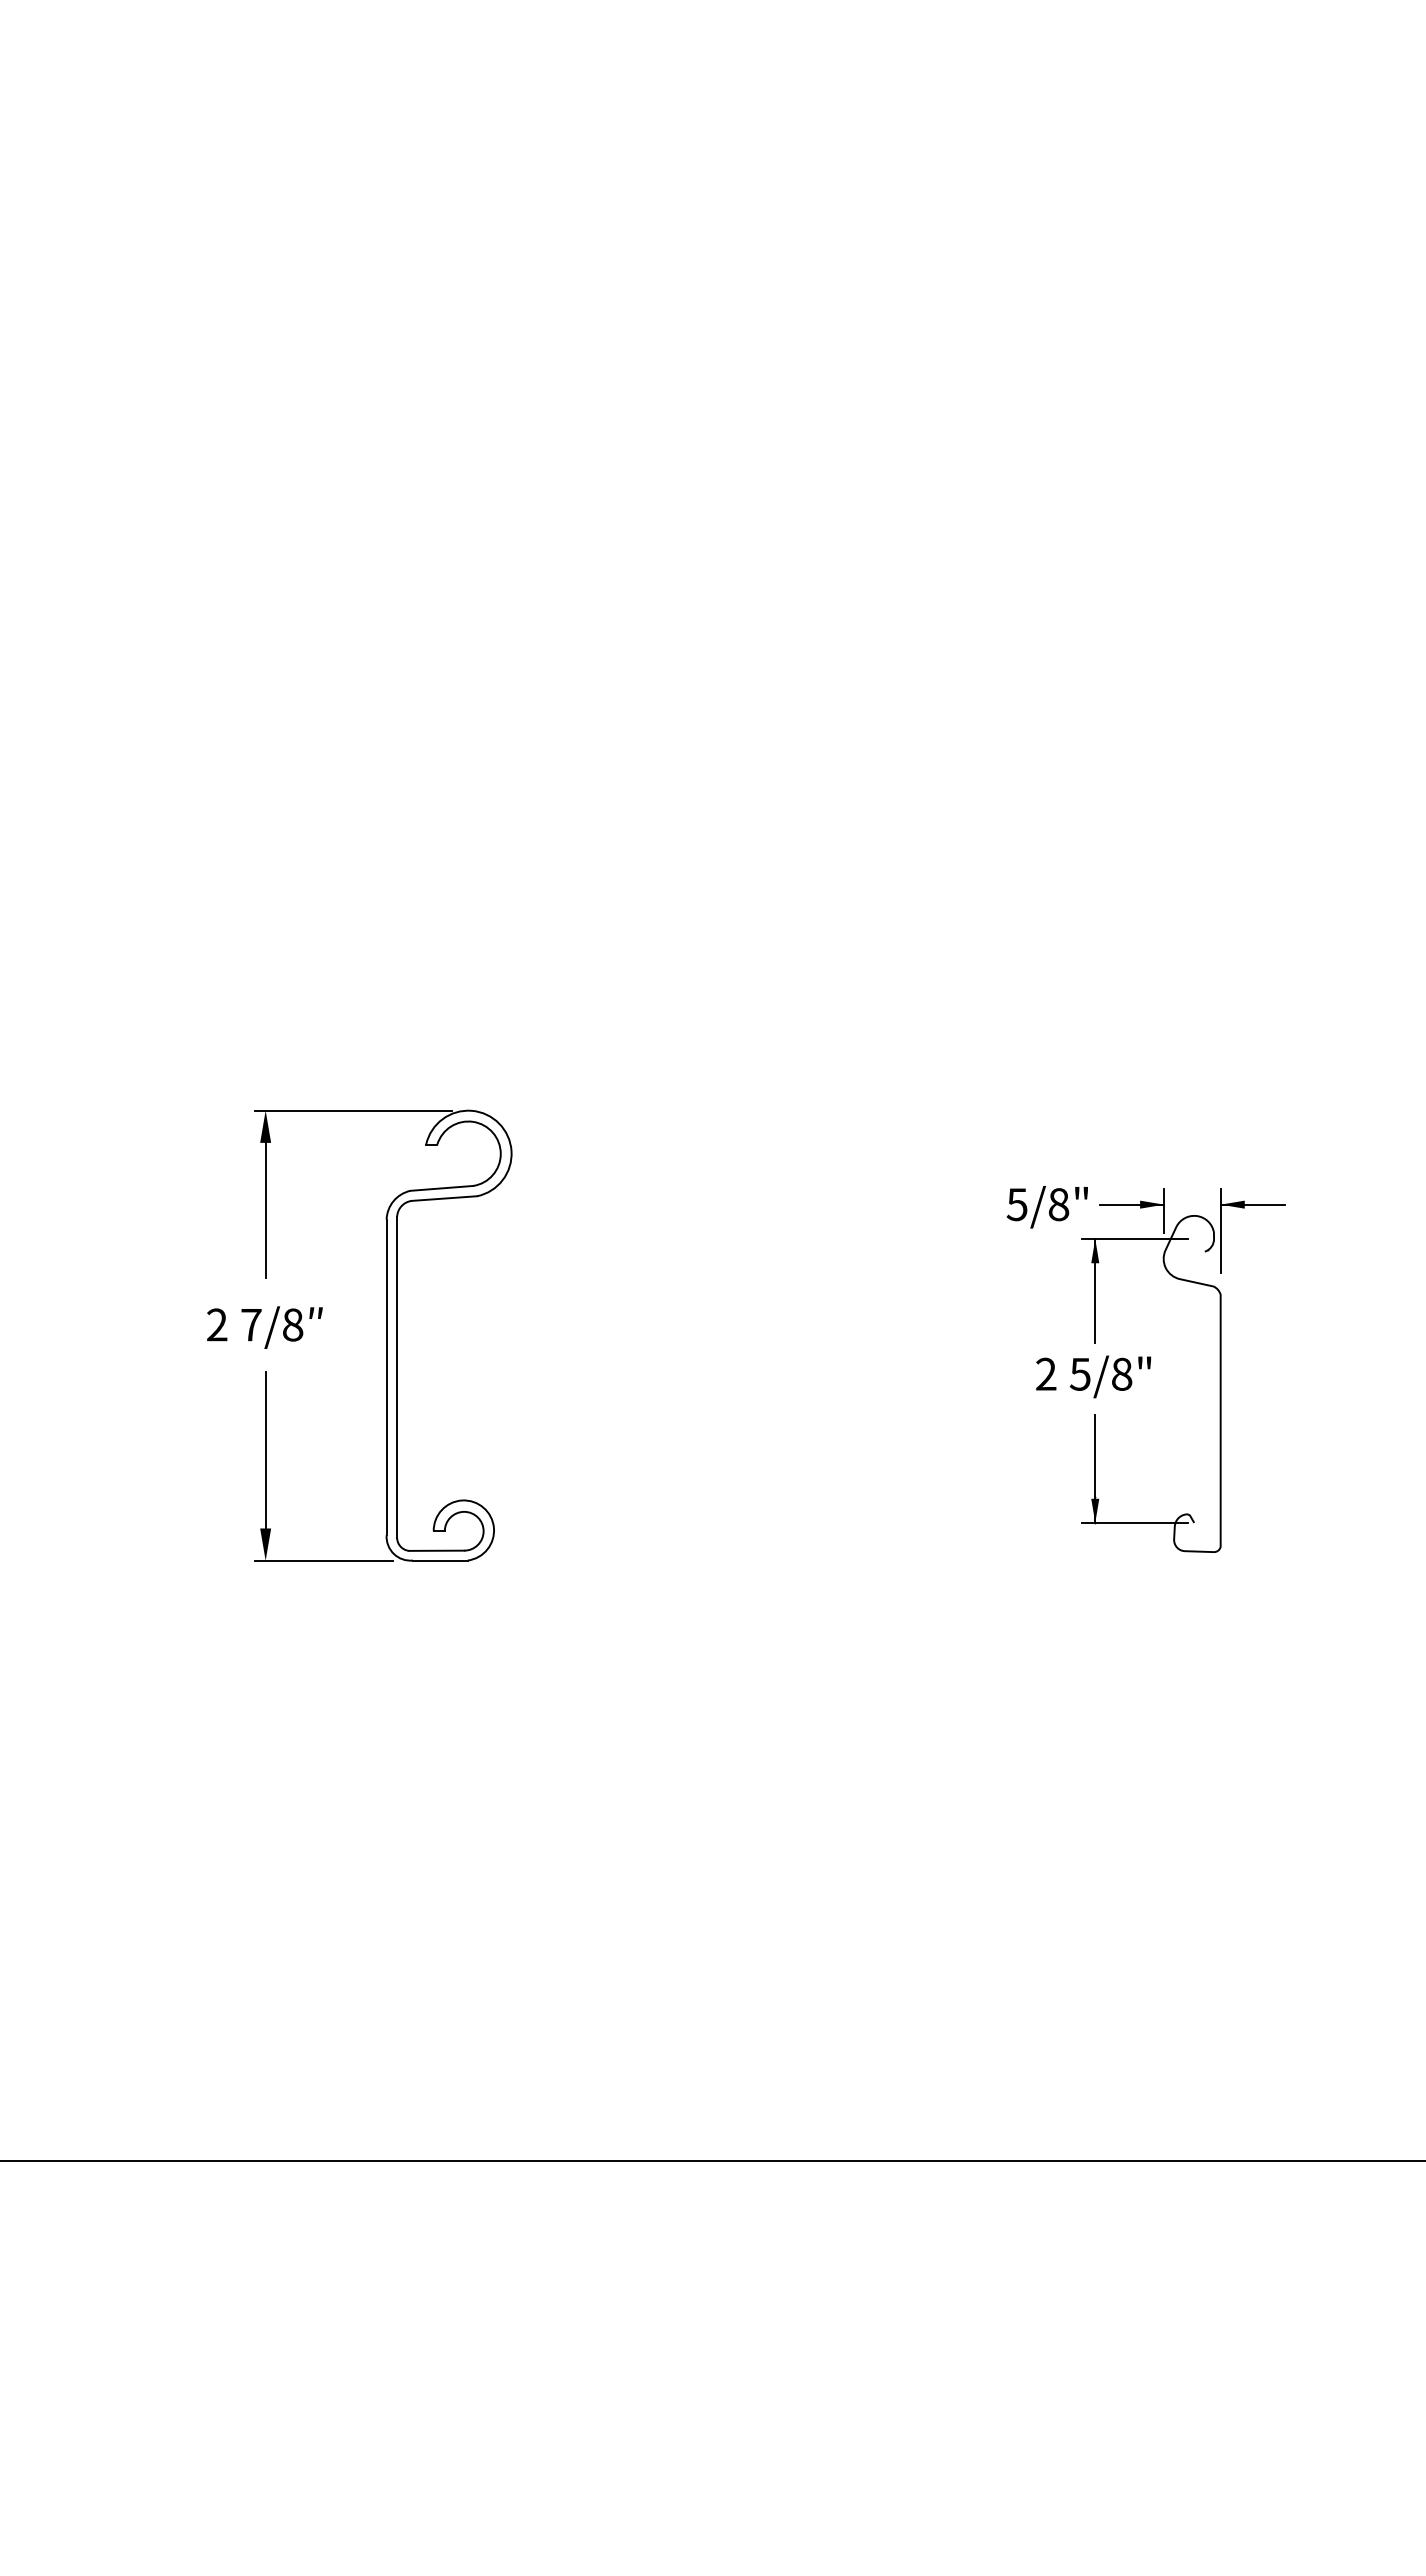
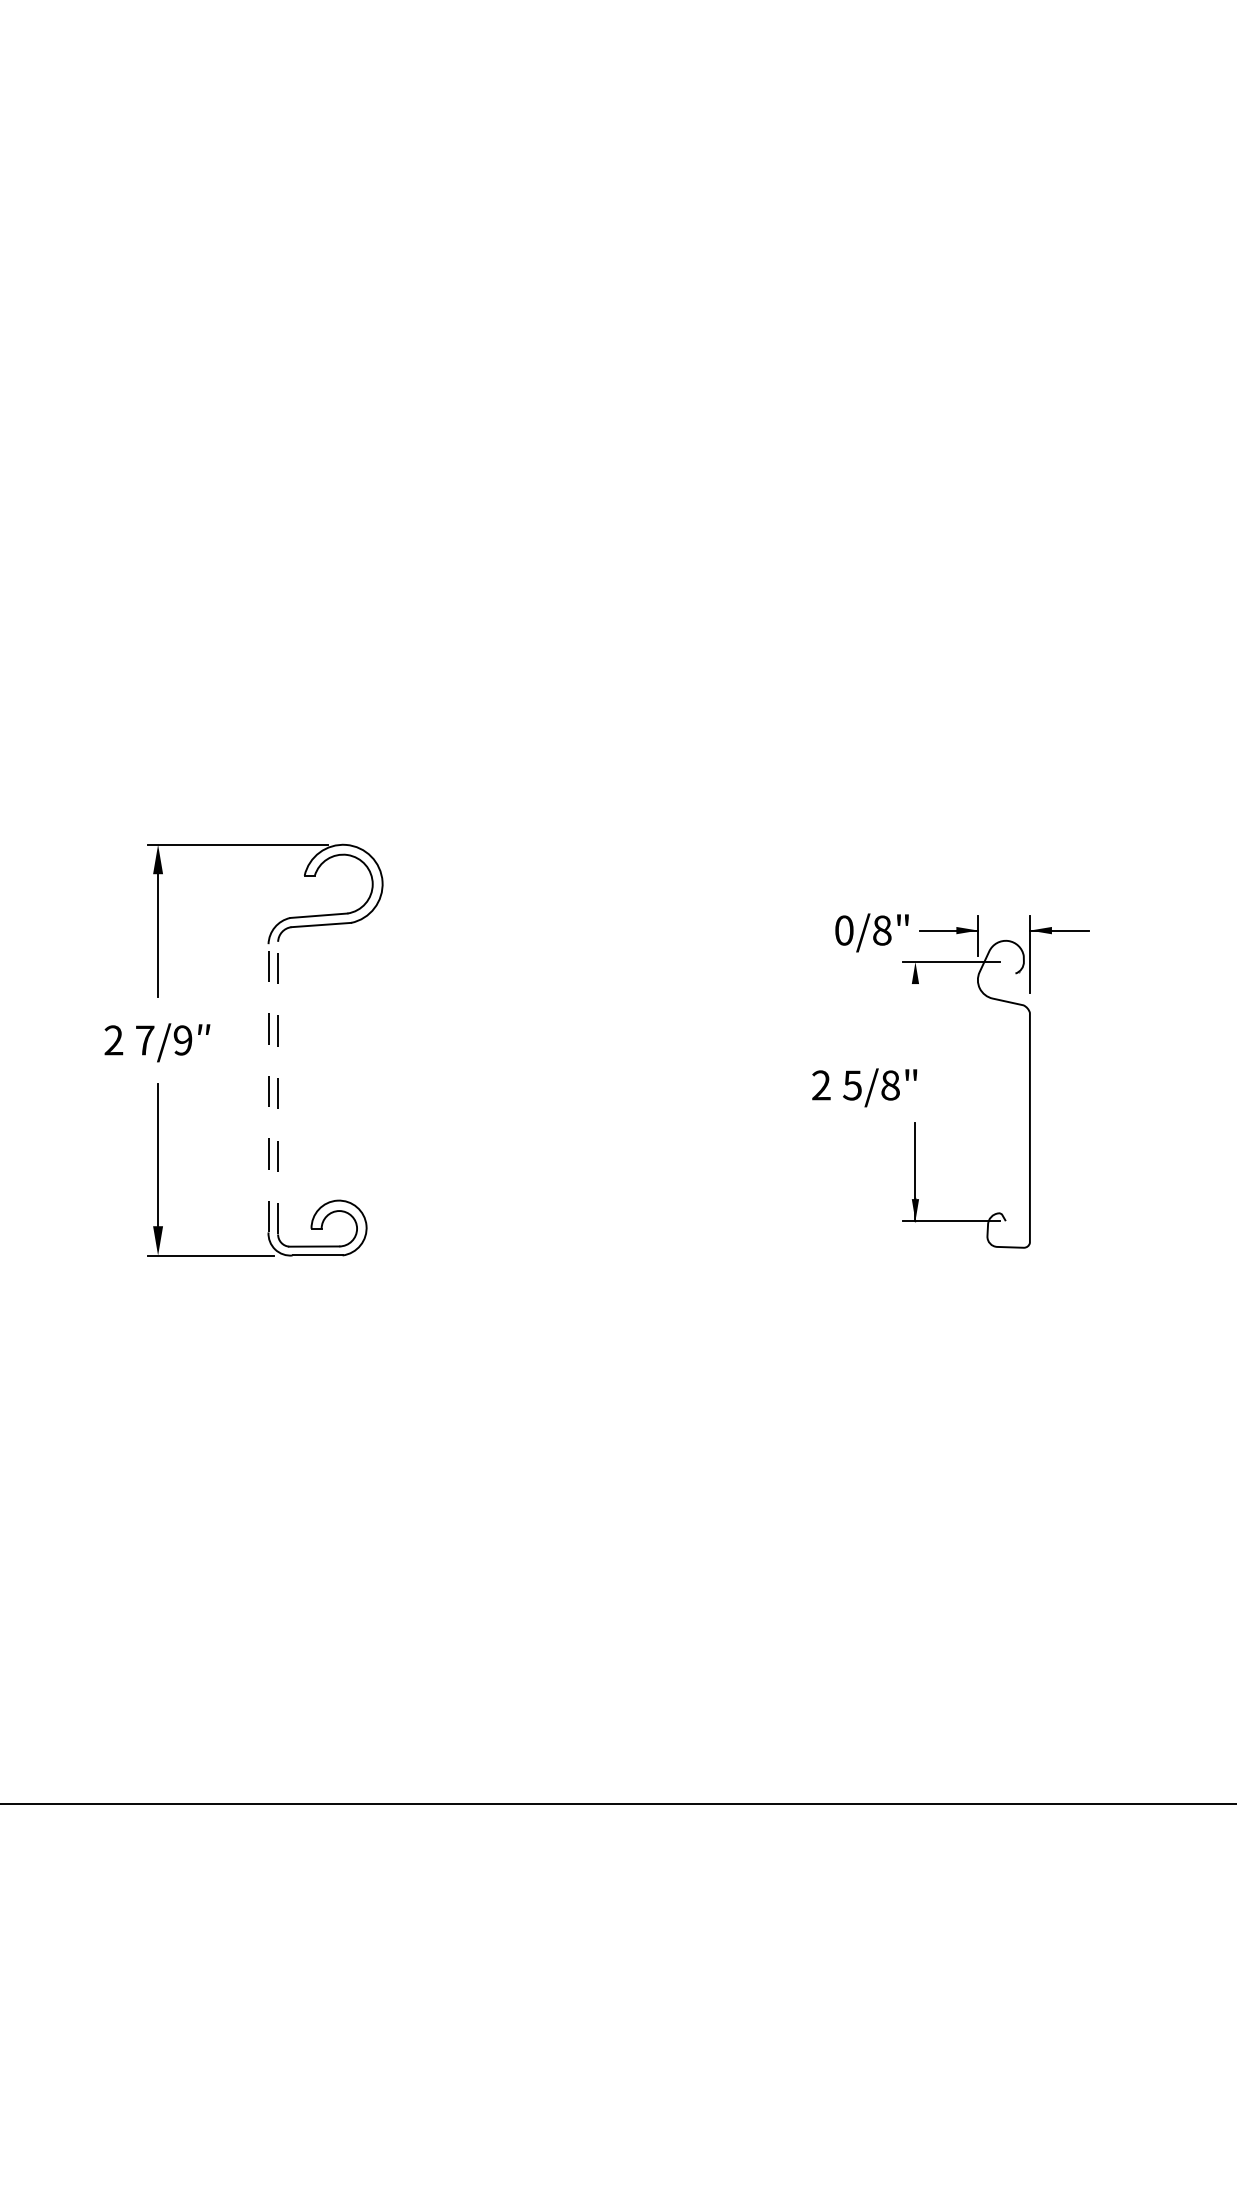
text: (1016, 1204) -> (843, 930), 5/8" -> 0/8"
line: (1095, 1290) -> (915, 1008), removed
text: (293, 1324) -> (183, 1039), 7/8 -> 7/9
line: (397, 1376) -> (278, 1087), solid -> dashed
text: (1093, 1376) -> (864, 1087), moved
line: (386, 1377) -> (268, 1088), solid -> dashed

